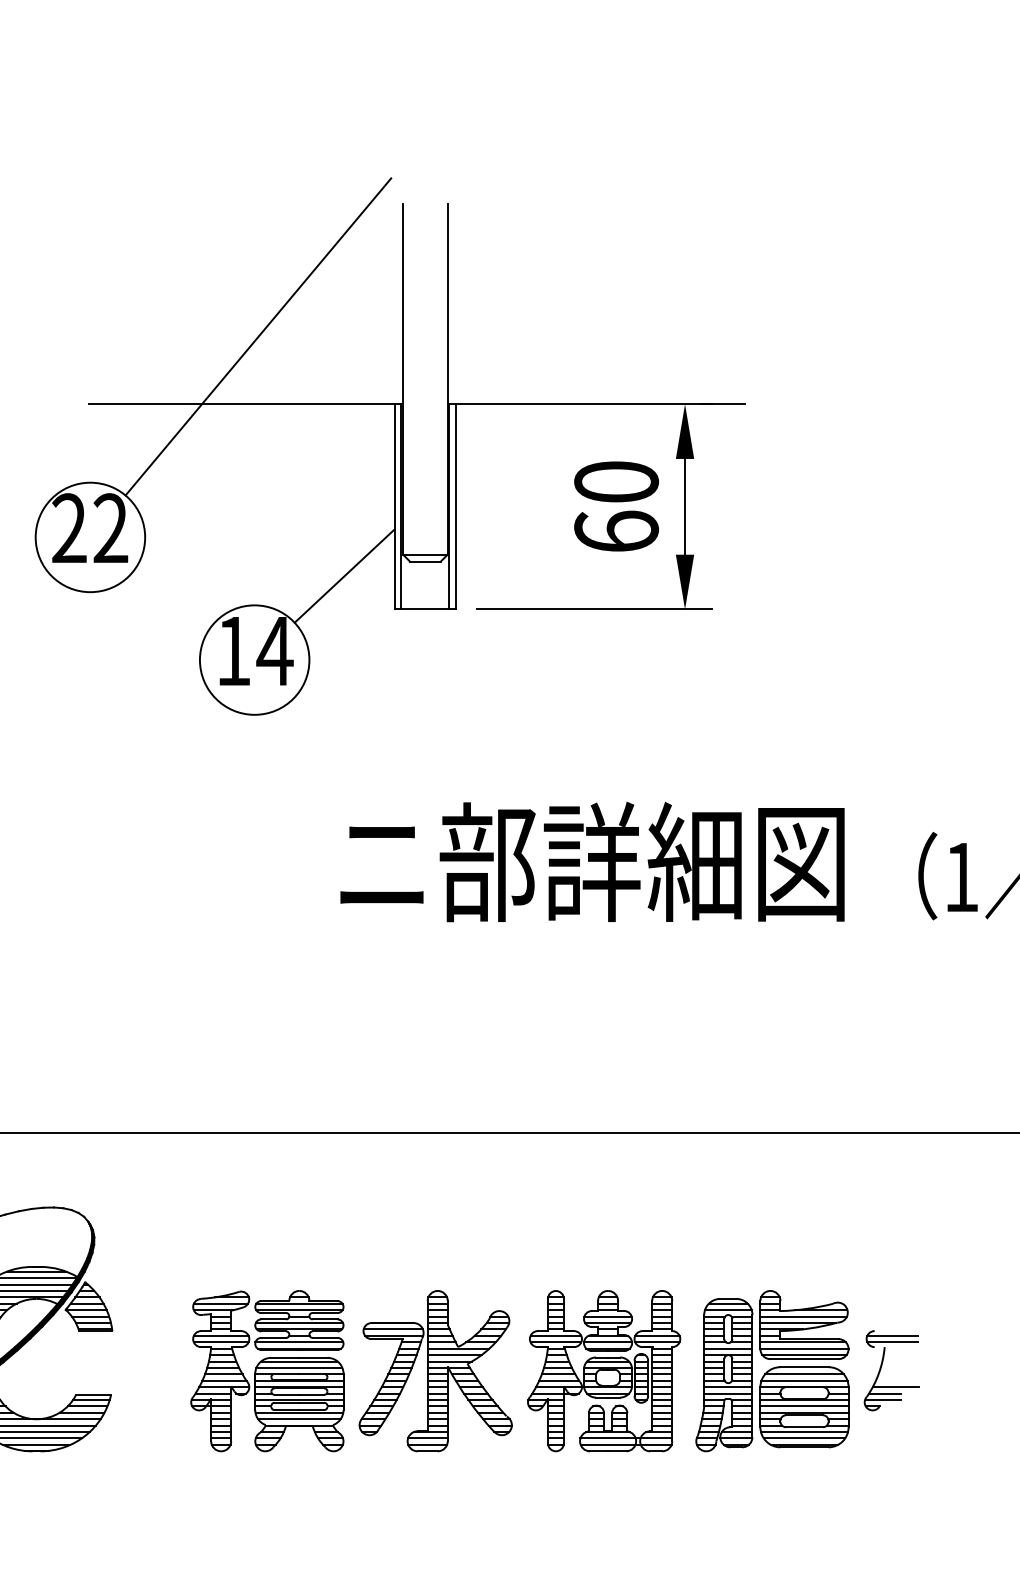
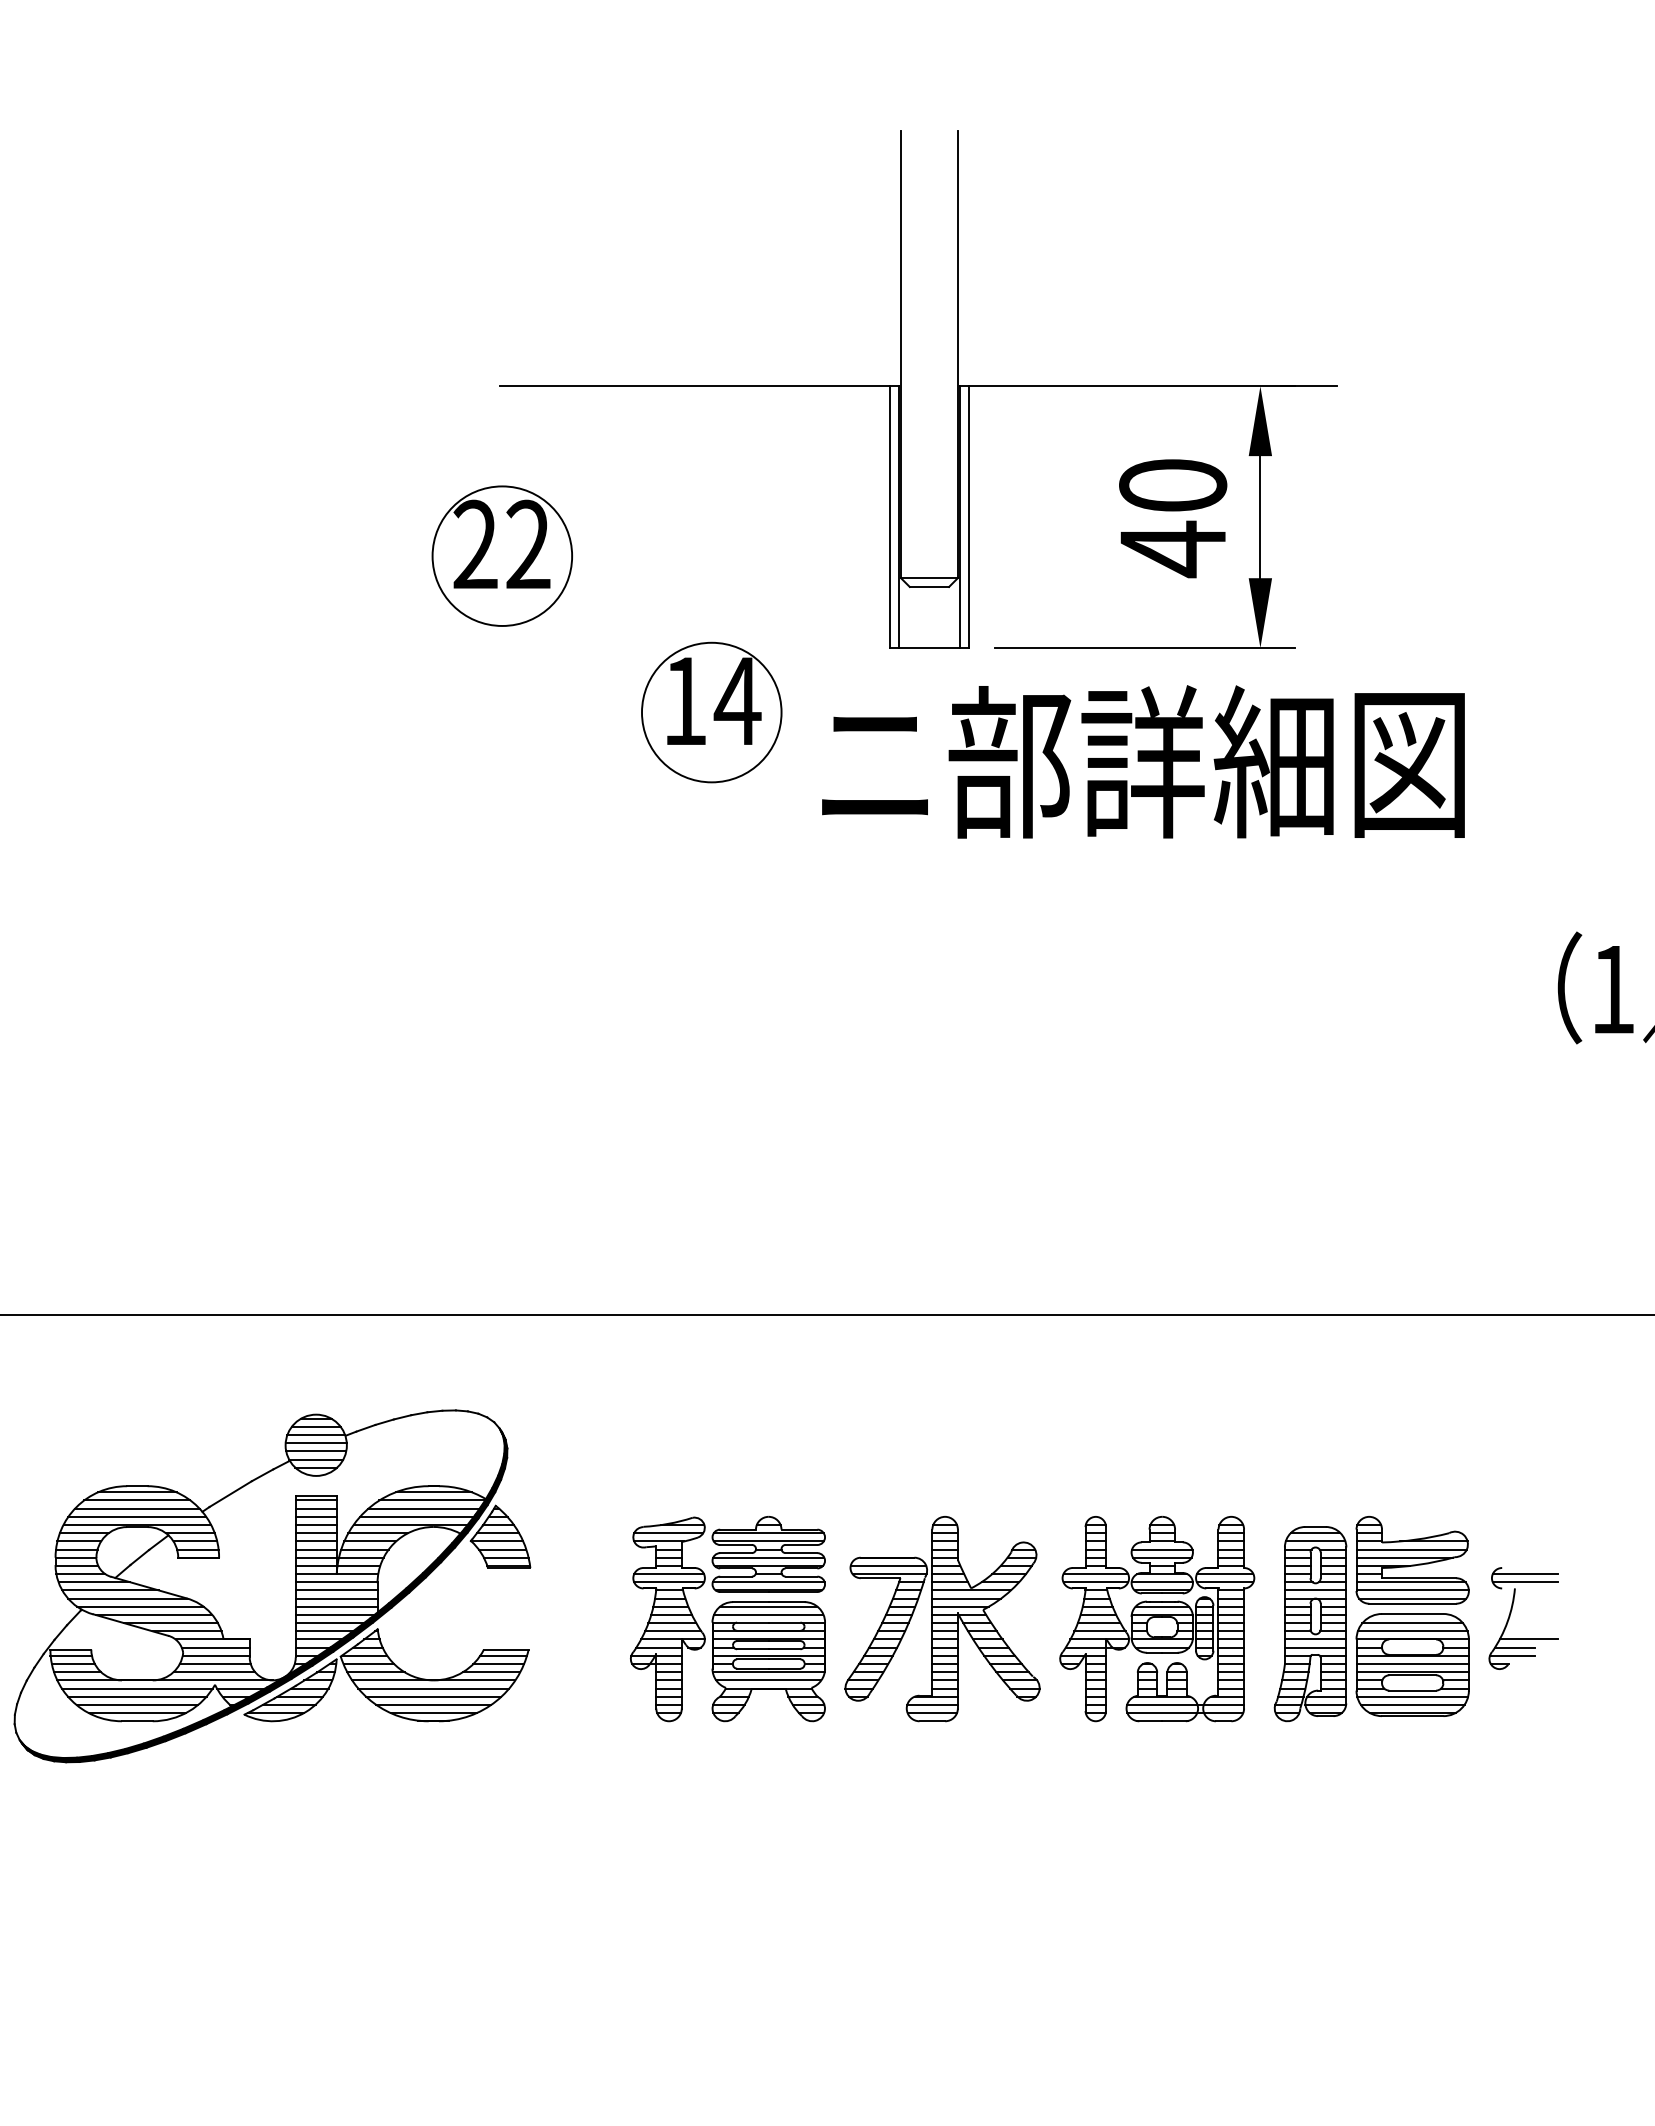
line: (258, 336) -> (716, 300), removed
text: (616, 532) -> (1173, 549), 60 -> 40
line: (344, 576) -> (826, 605), removed
text: (592, 861) -> (1143, 761), moved

